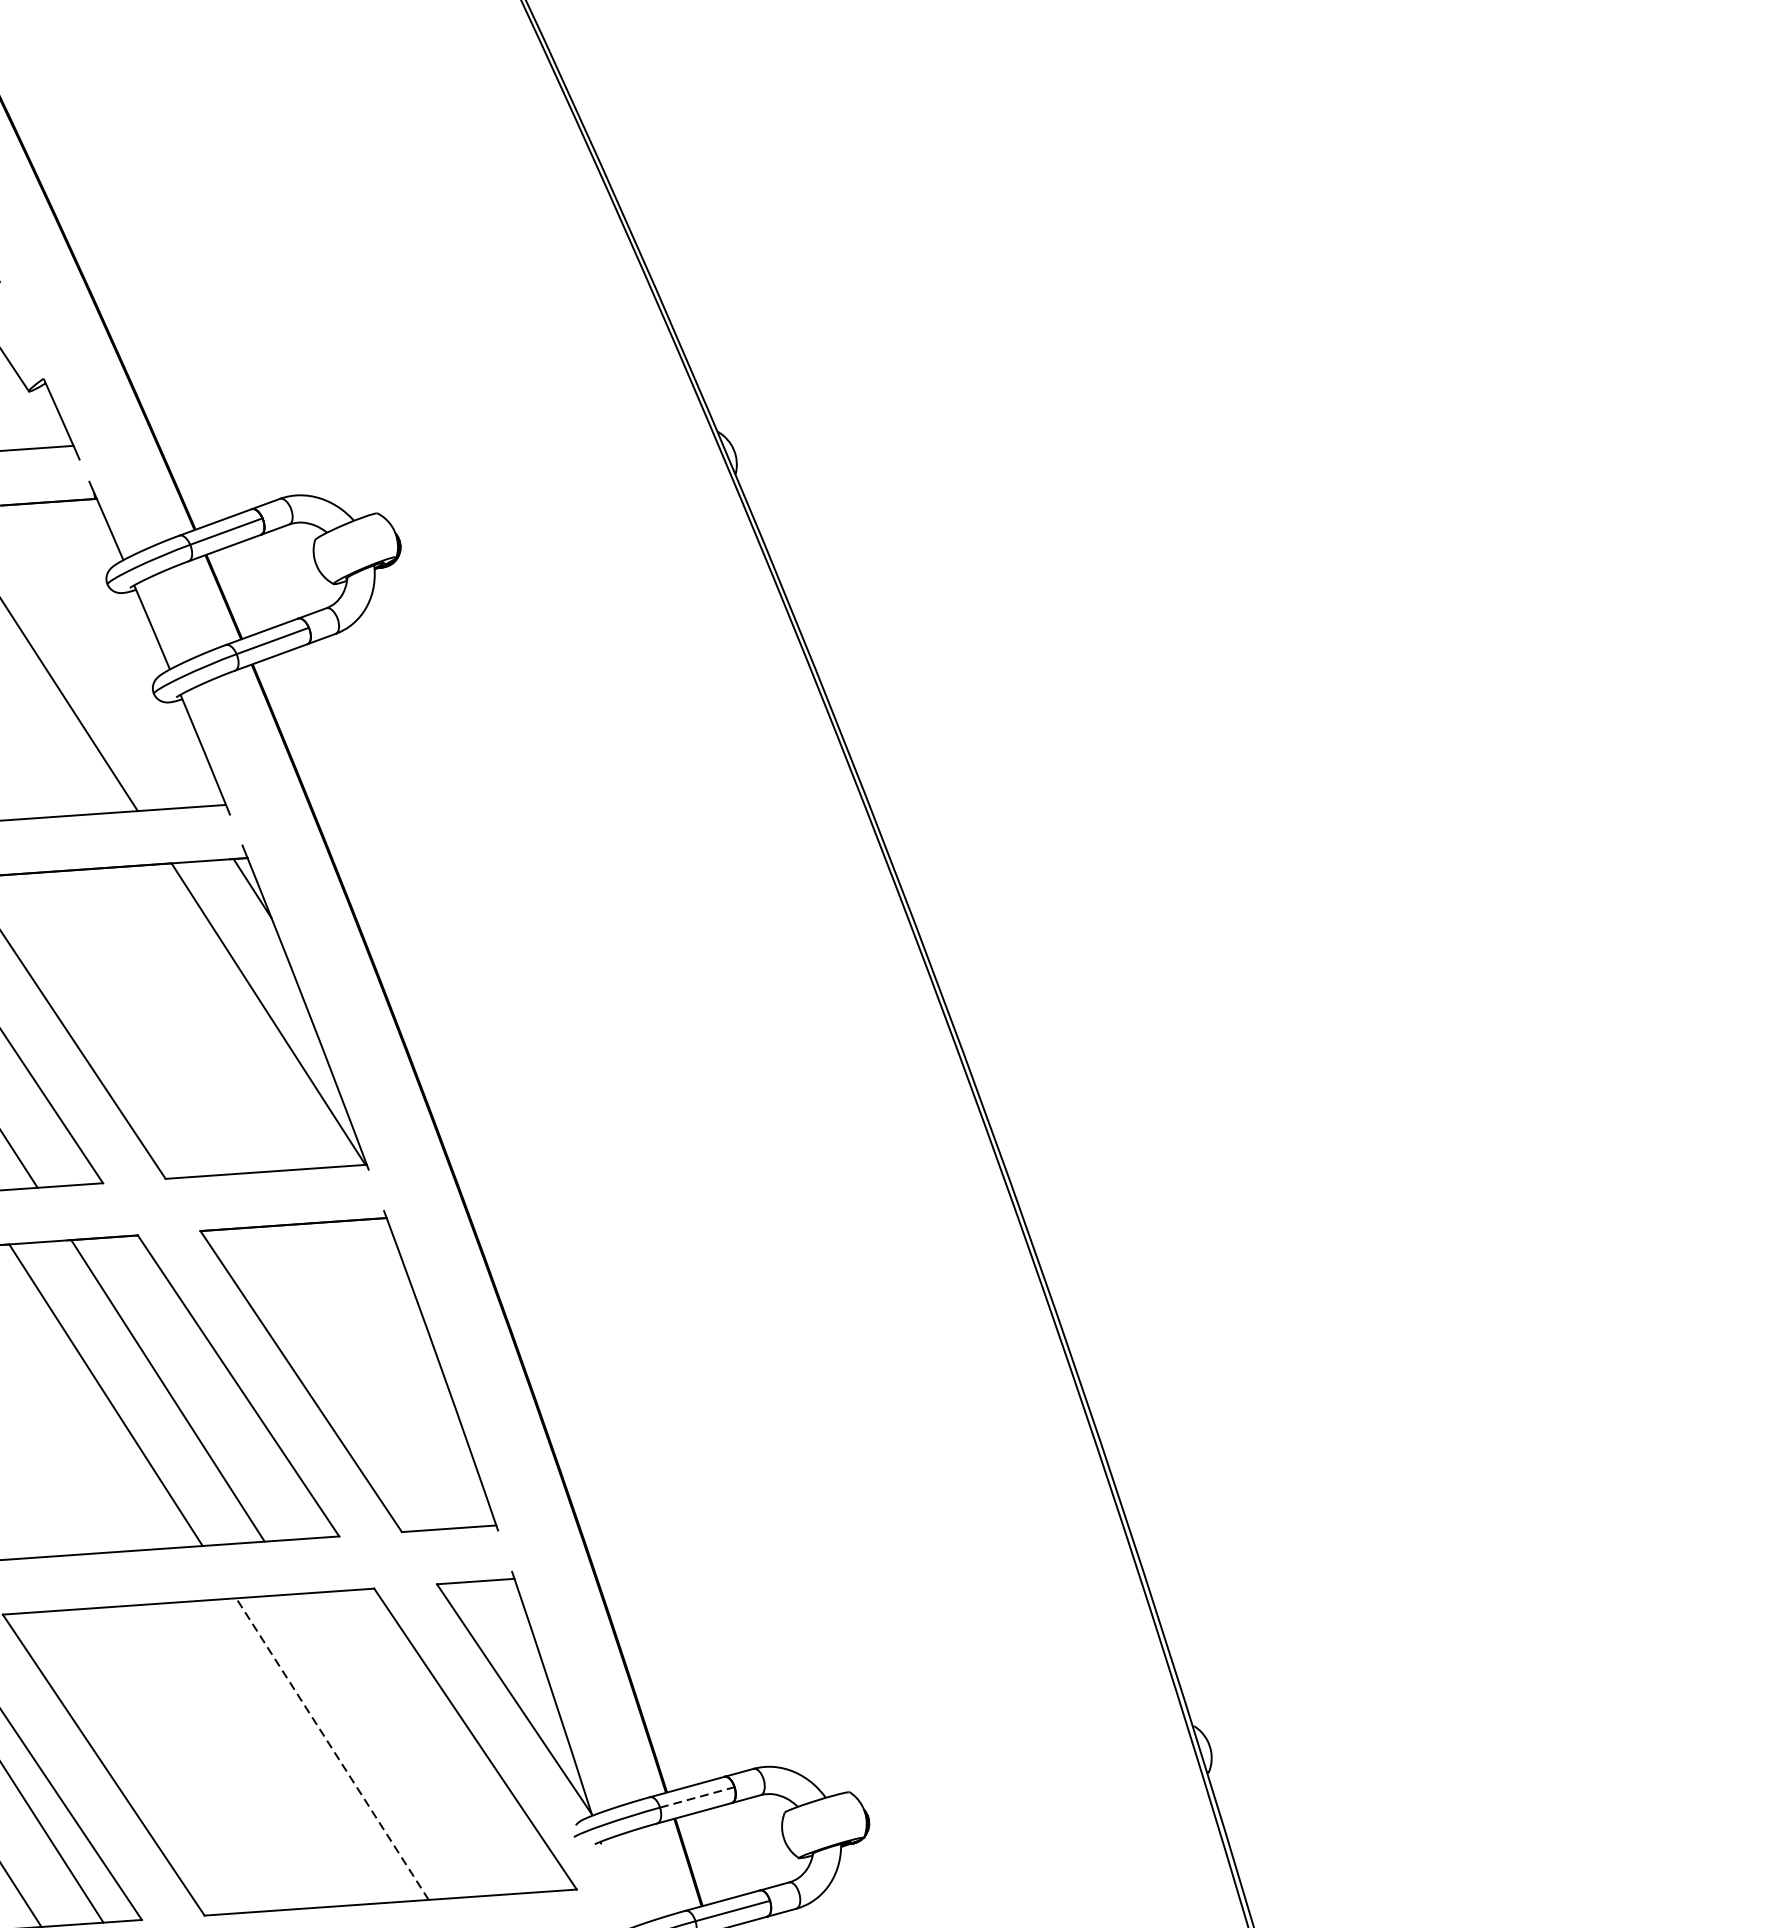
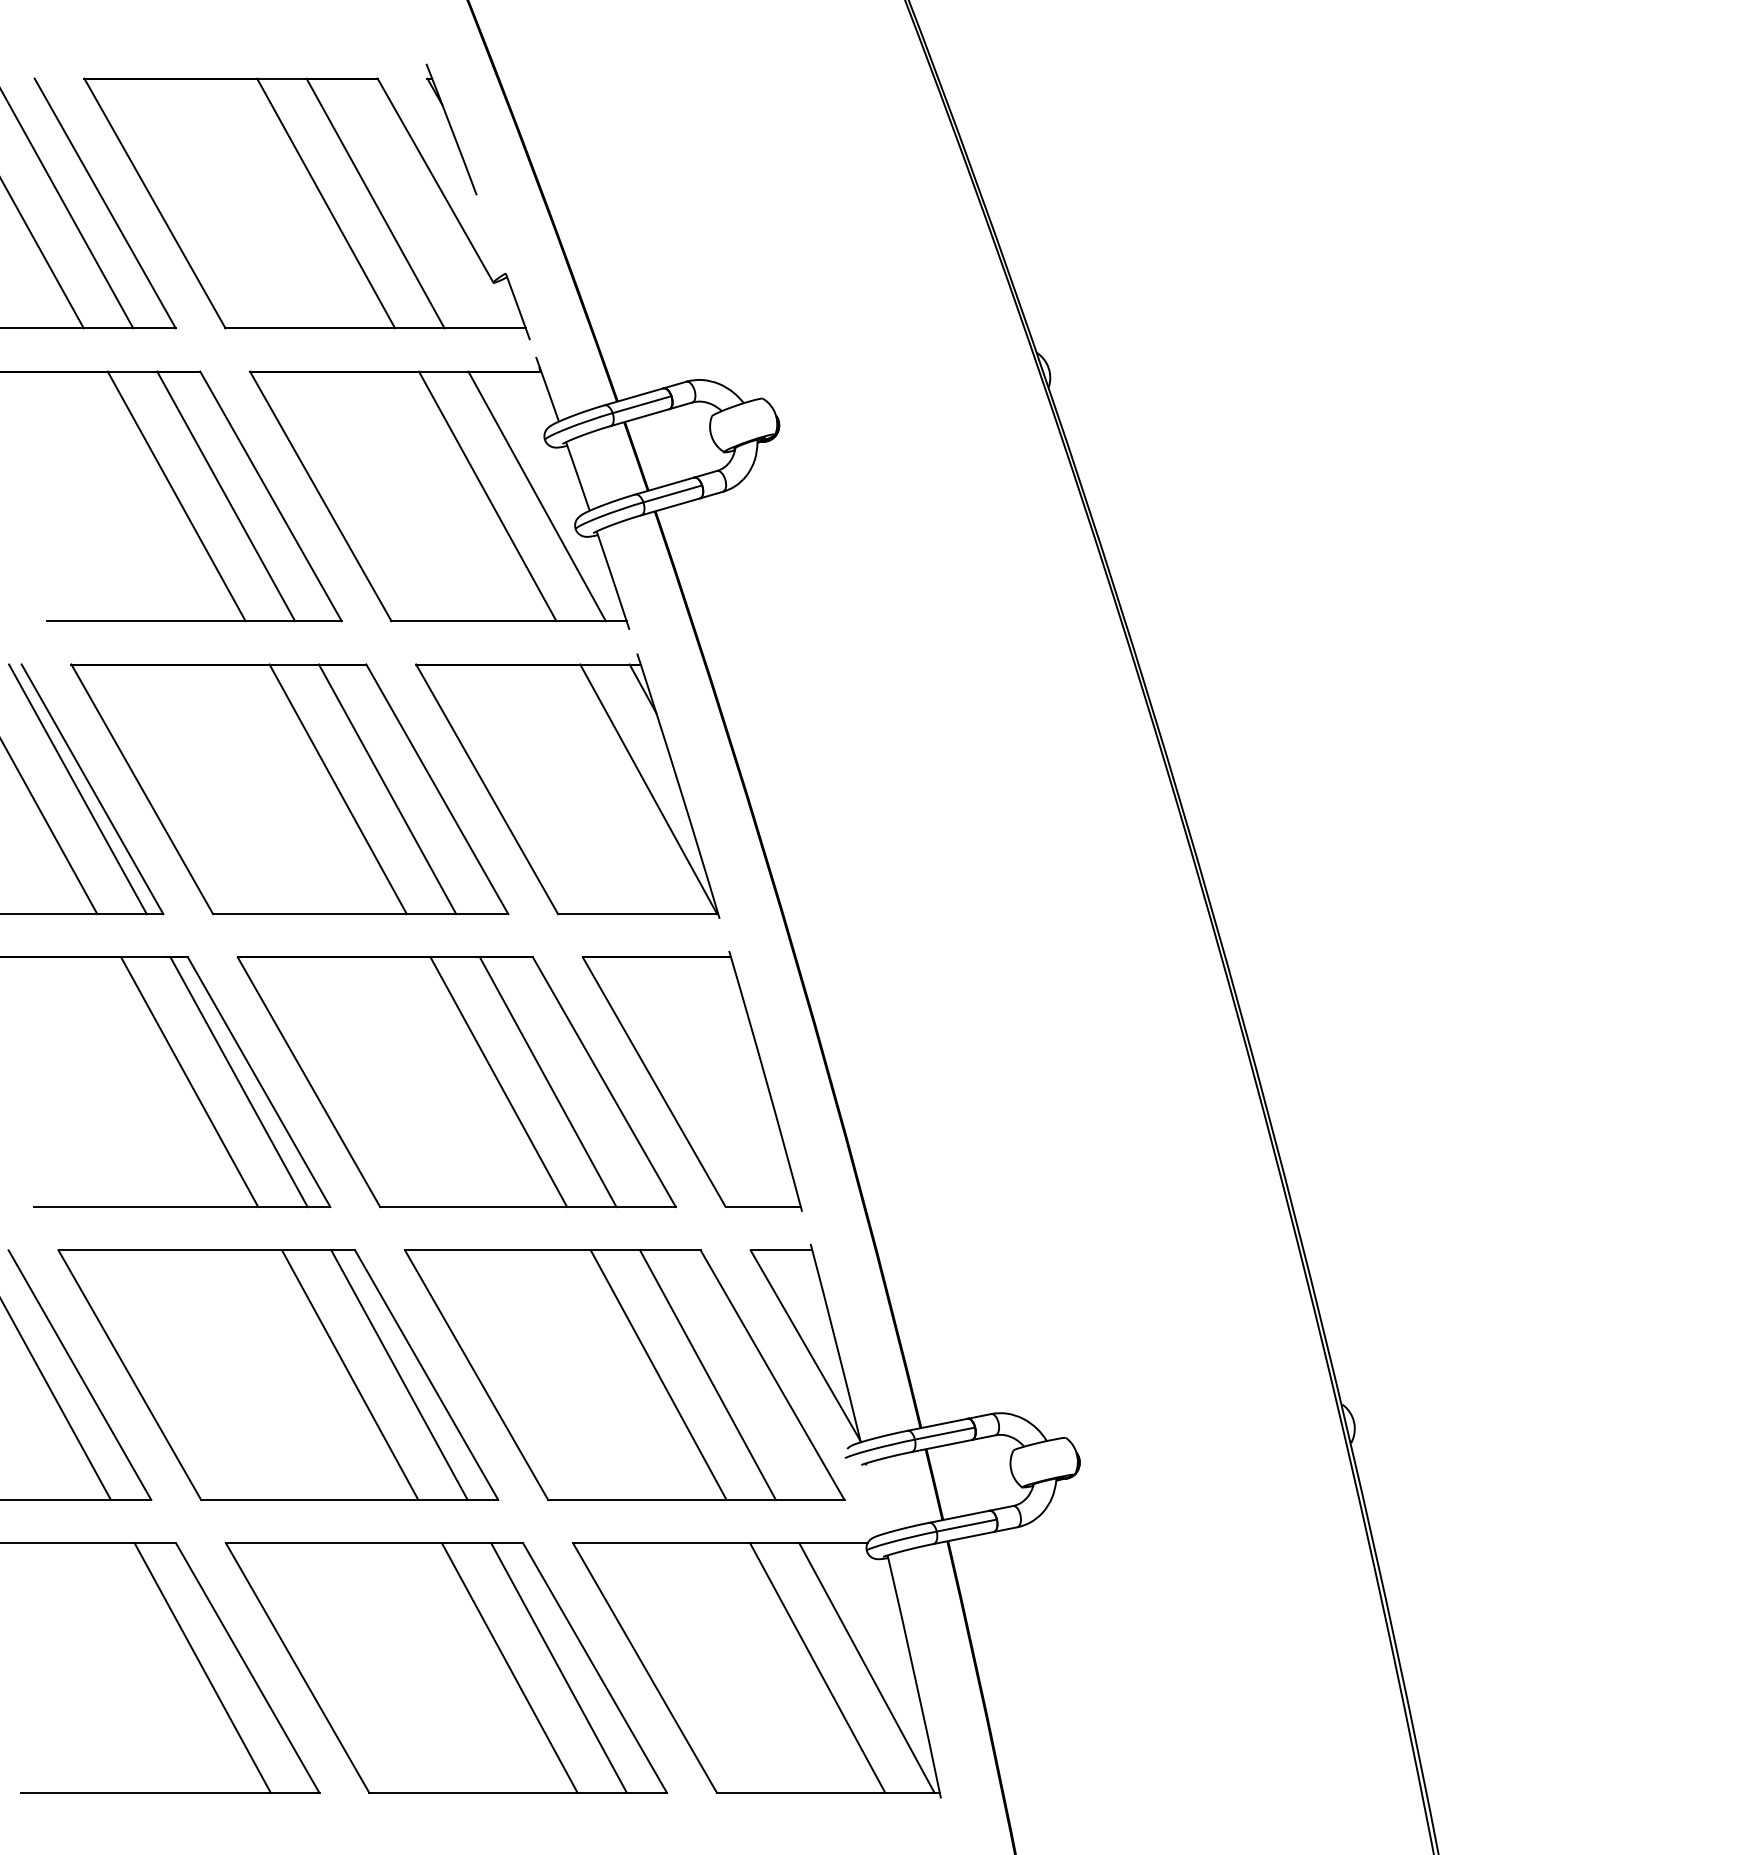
line: (101, 656) -> (536, 496), added
line: (393, 1744) -> (707, 1374), added
line: (332, 1748) -> (658, 1374), dashed -> solid
line: (697, 1797) -> (945, 1433), dashed -> solid

